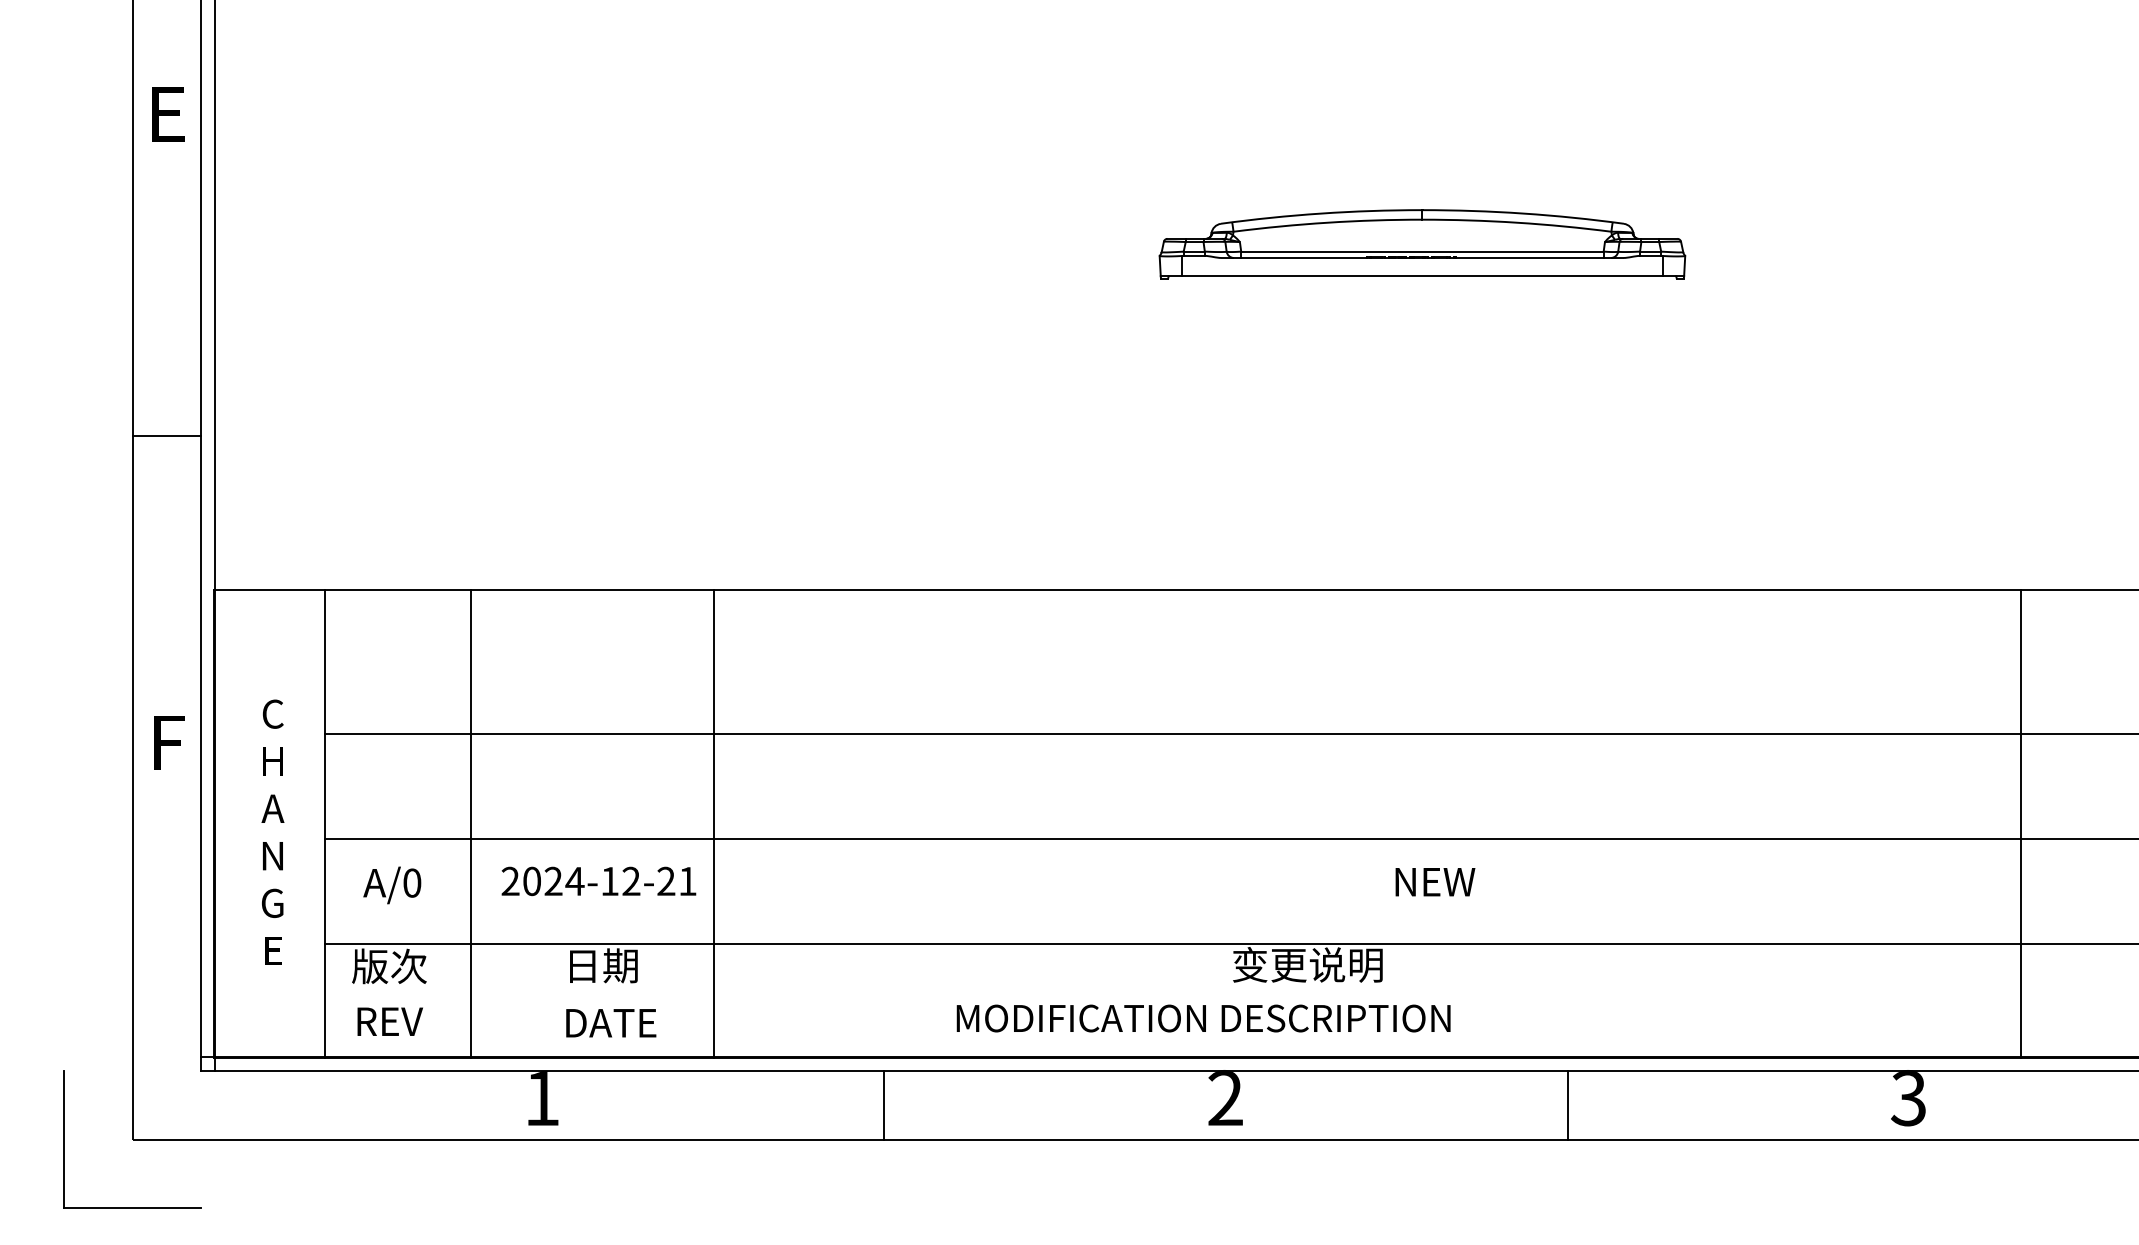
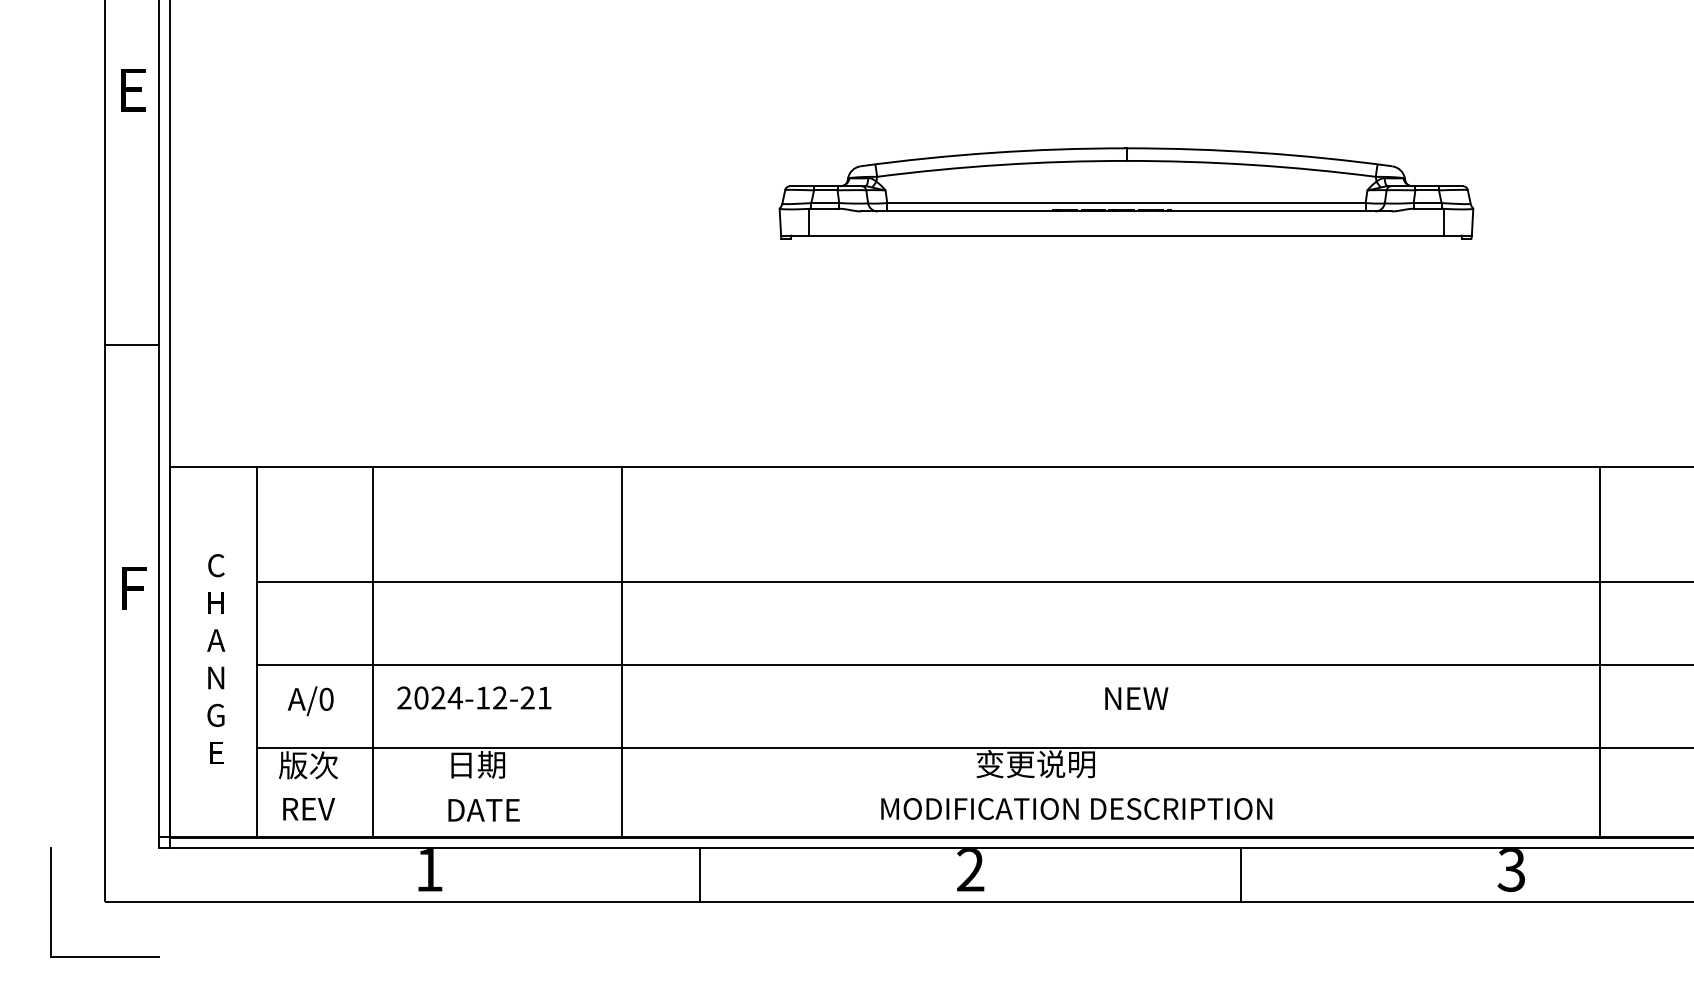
part: (1422, 244) -> (1126, 193), size x1.67
line: (714, 823) -> (622, 652), moved
text: (1203, 1018) -> (1076, 808), moved

